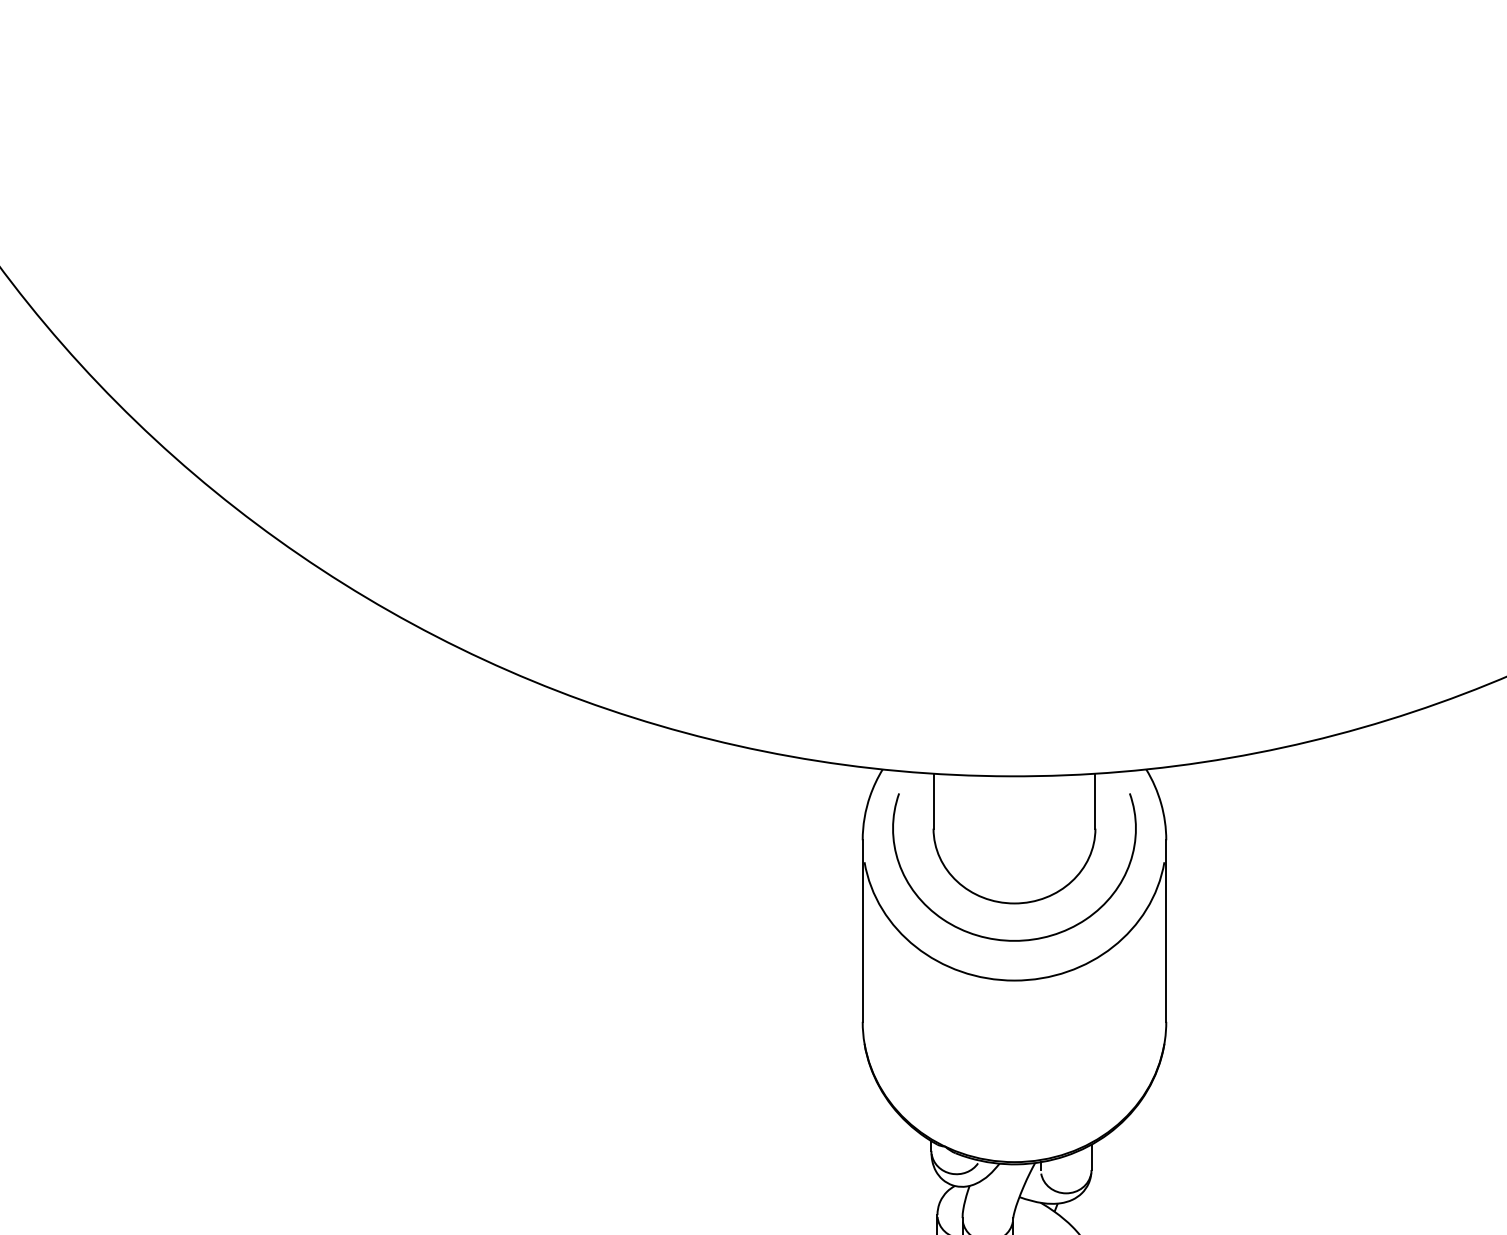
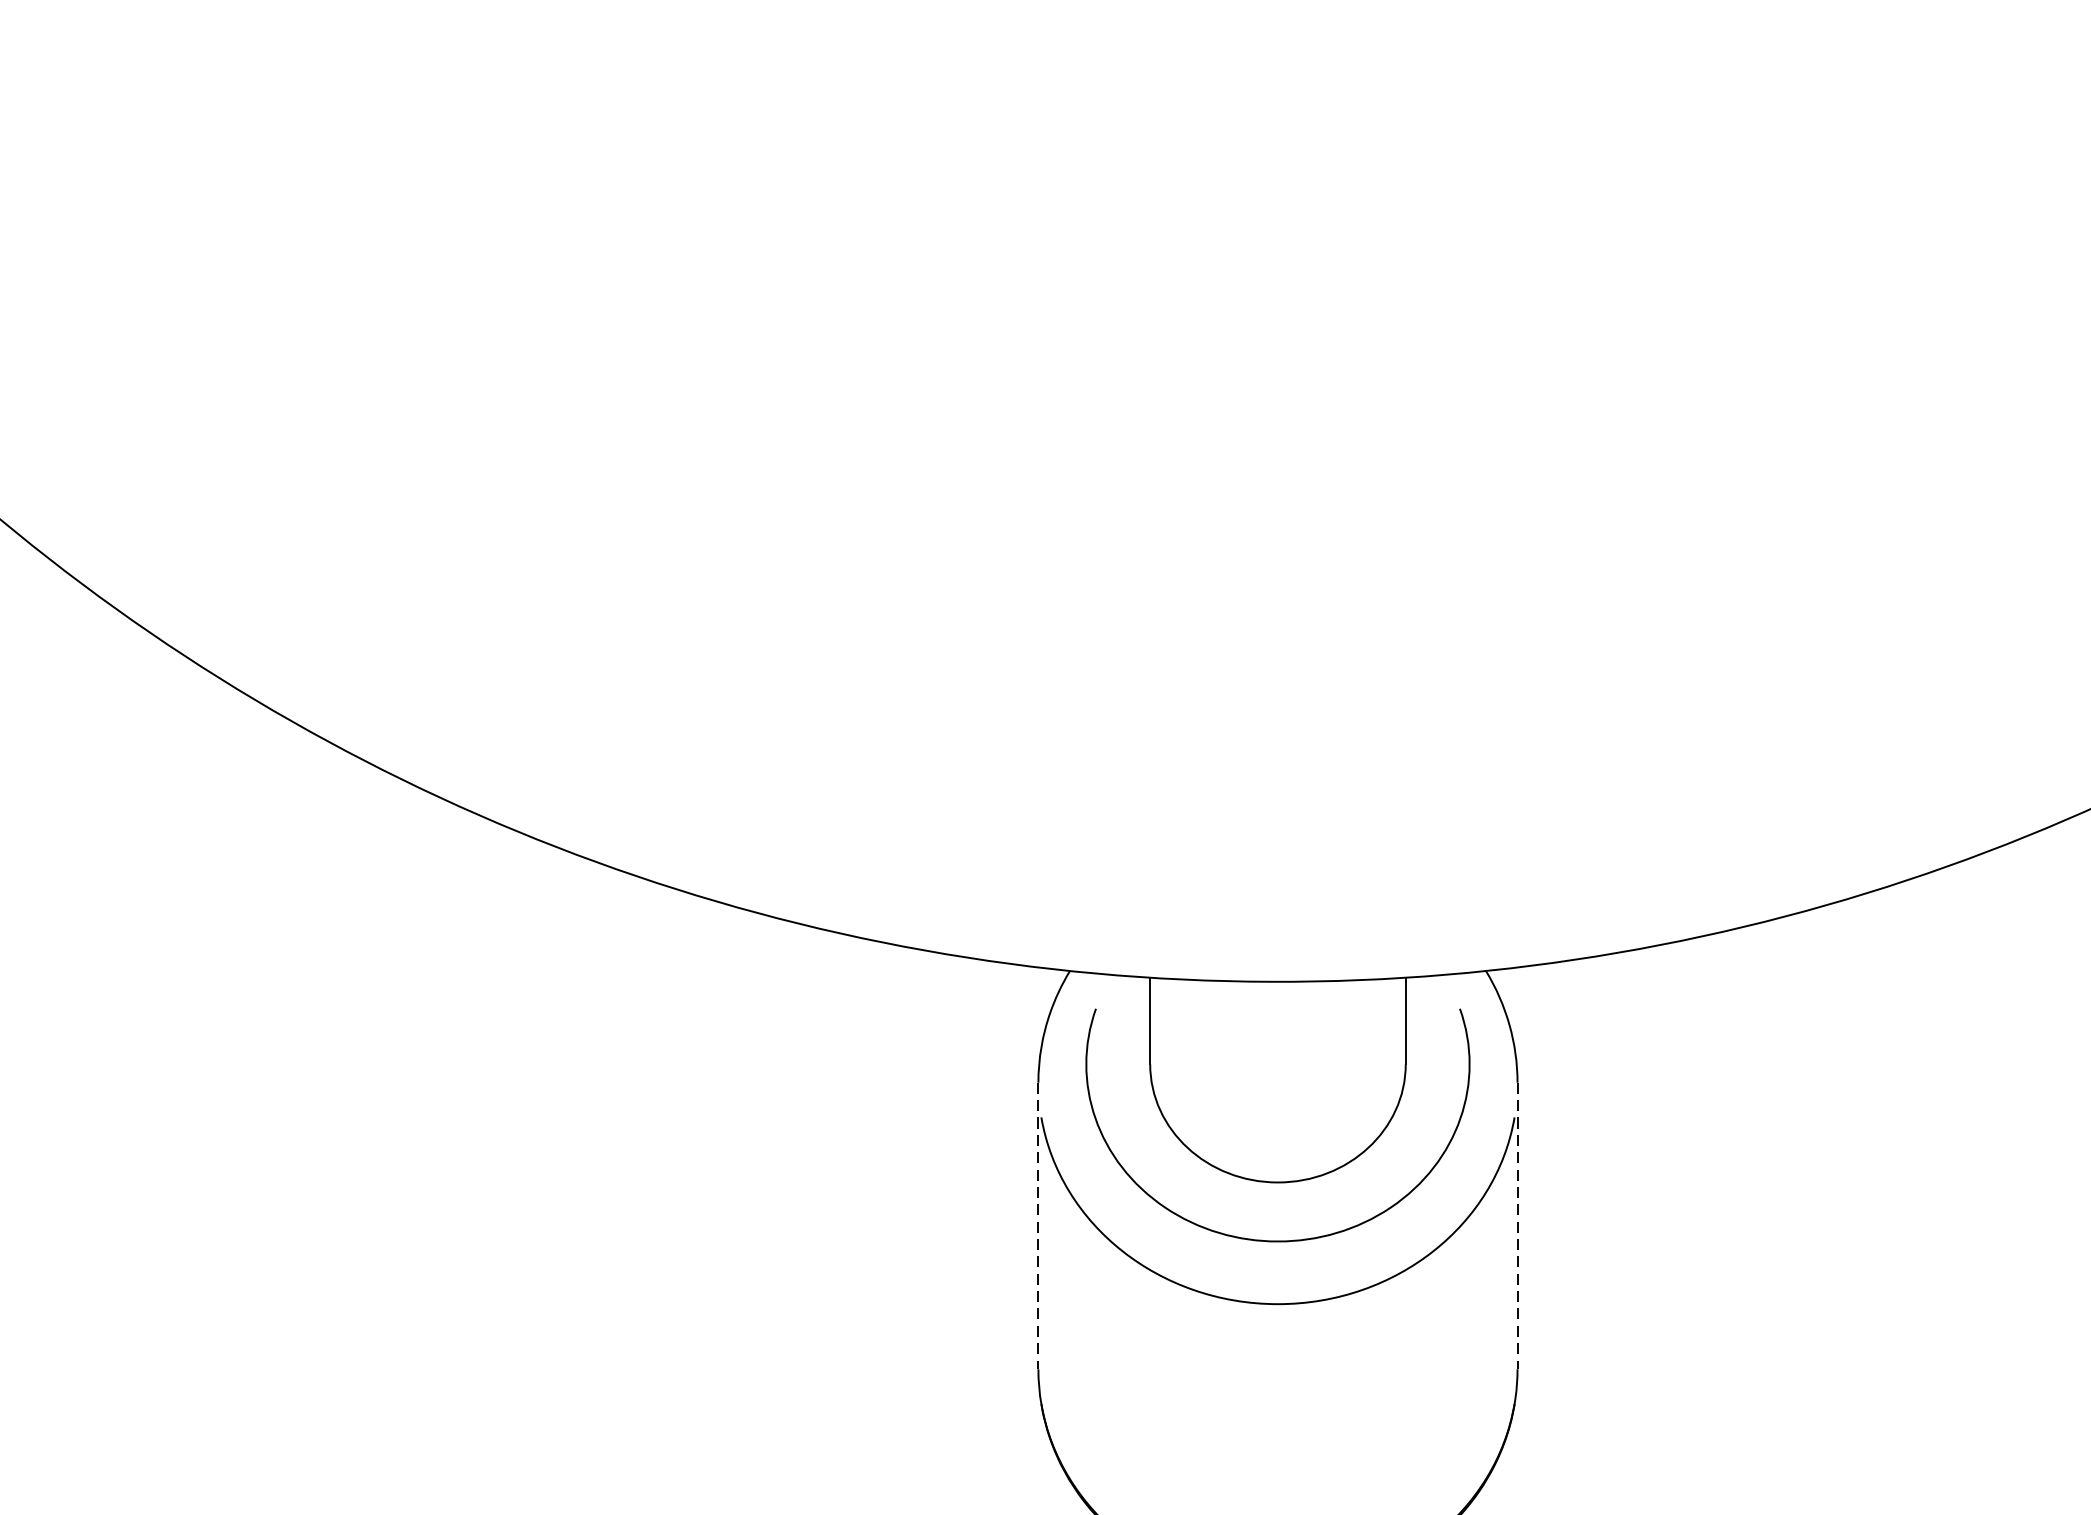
line: (862, 931) -> (1038, 1226), solid -> dashed
line: (1166, 931) -> (1517, 1226), solid -> dashed

